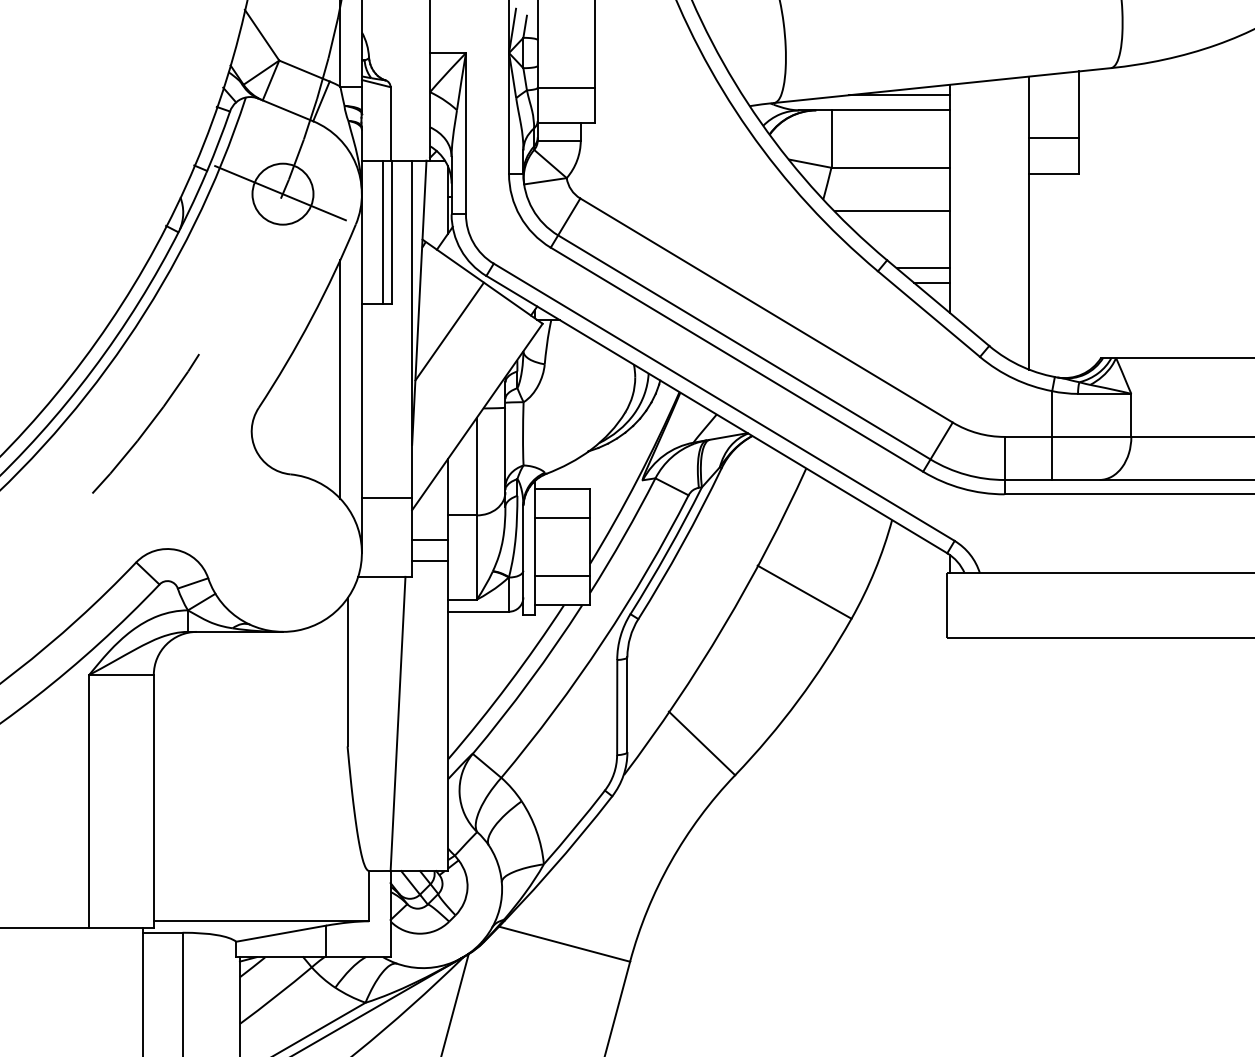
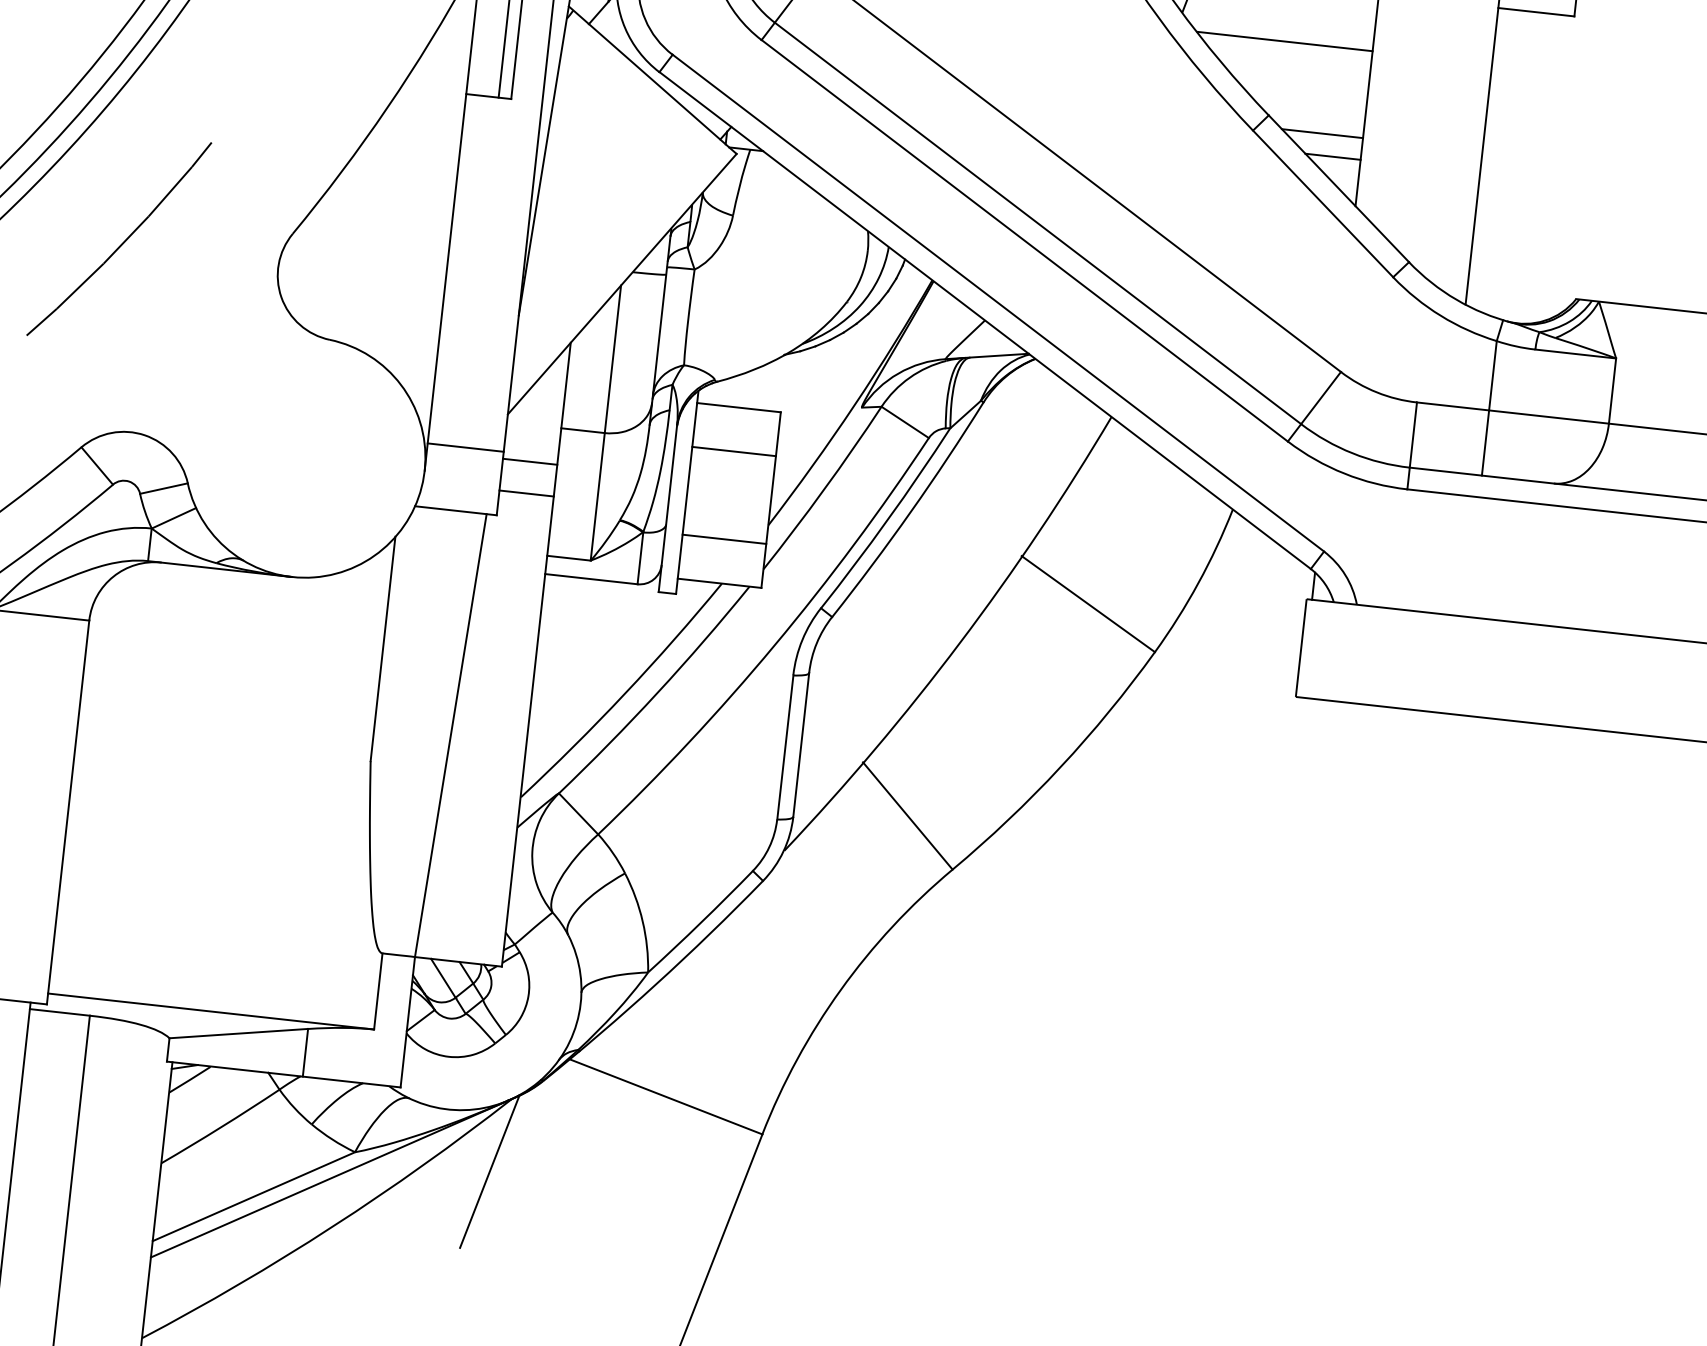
line: (449, 331) -> (594, 150), removed
line: (340, 379) -> (421, 204), removed
line: (386, 497) -> (464, 446), moved

